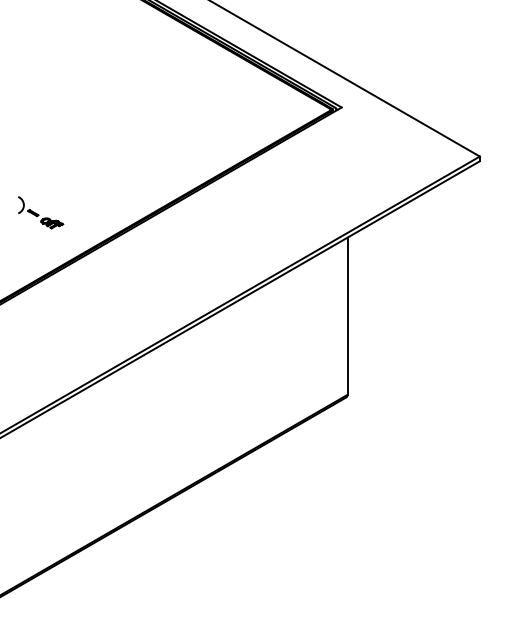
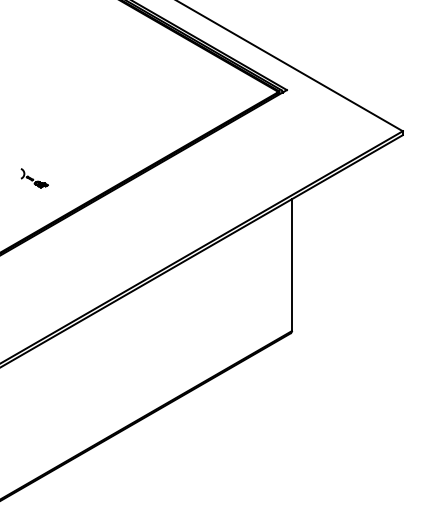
part: (40, 212) -> (34, 178), size x0.71

